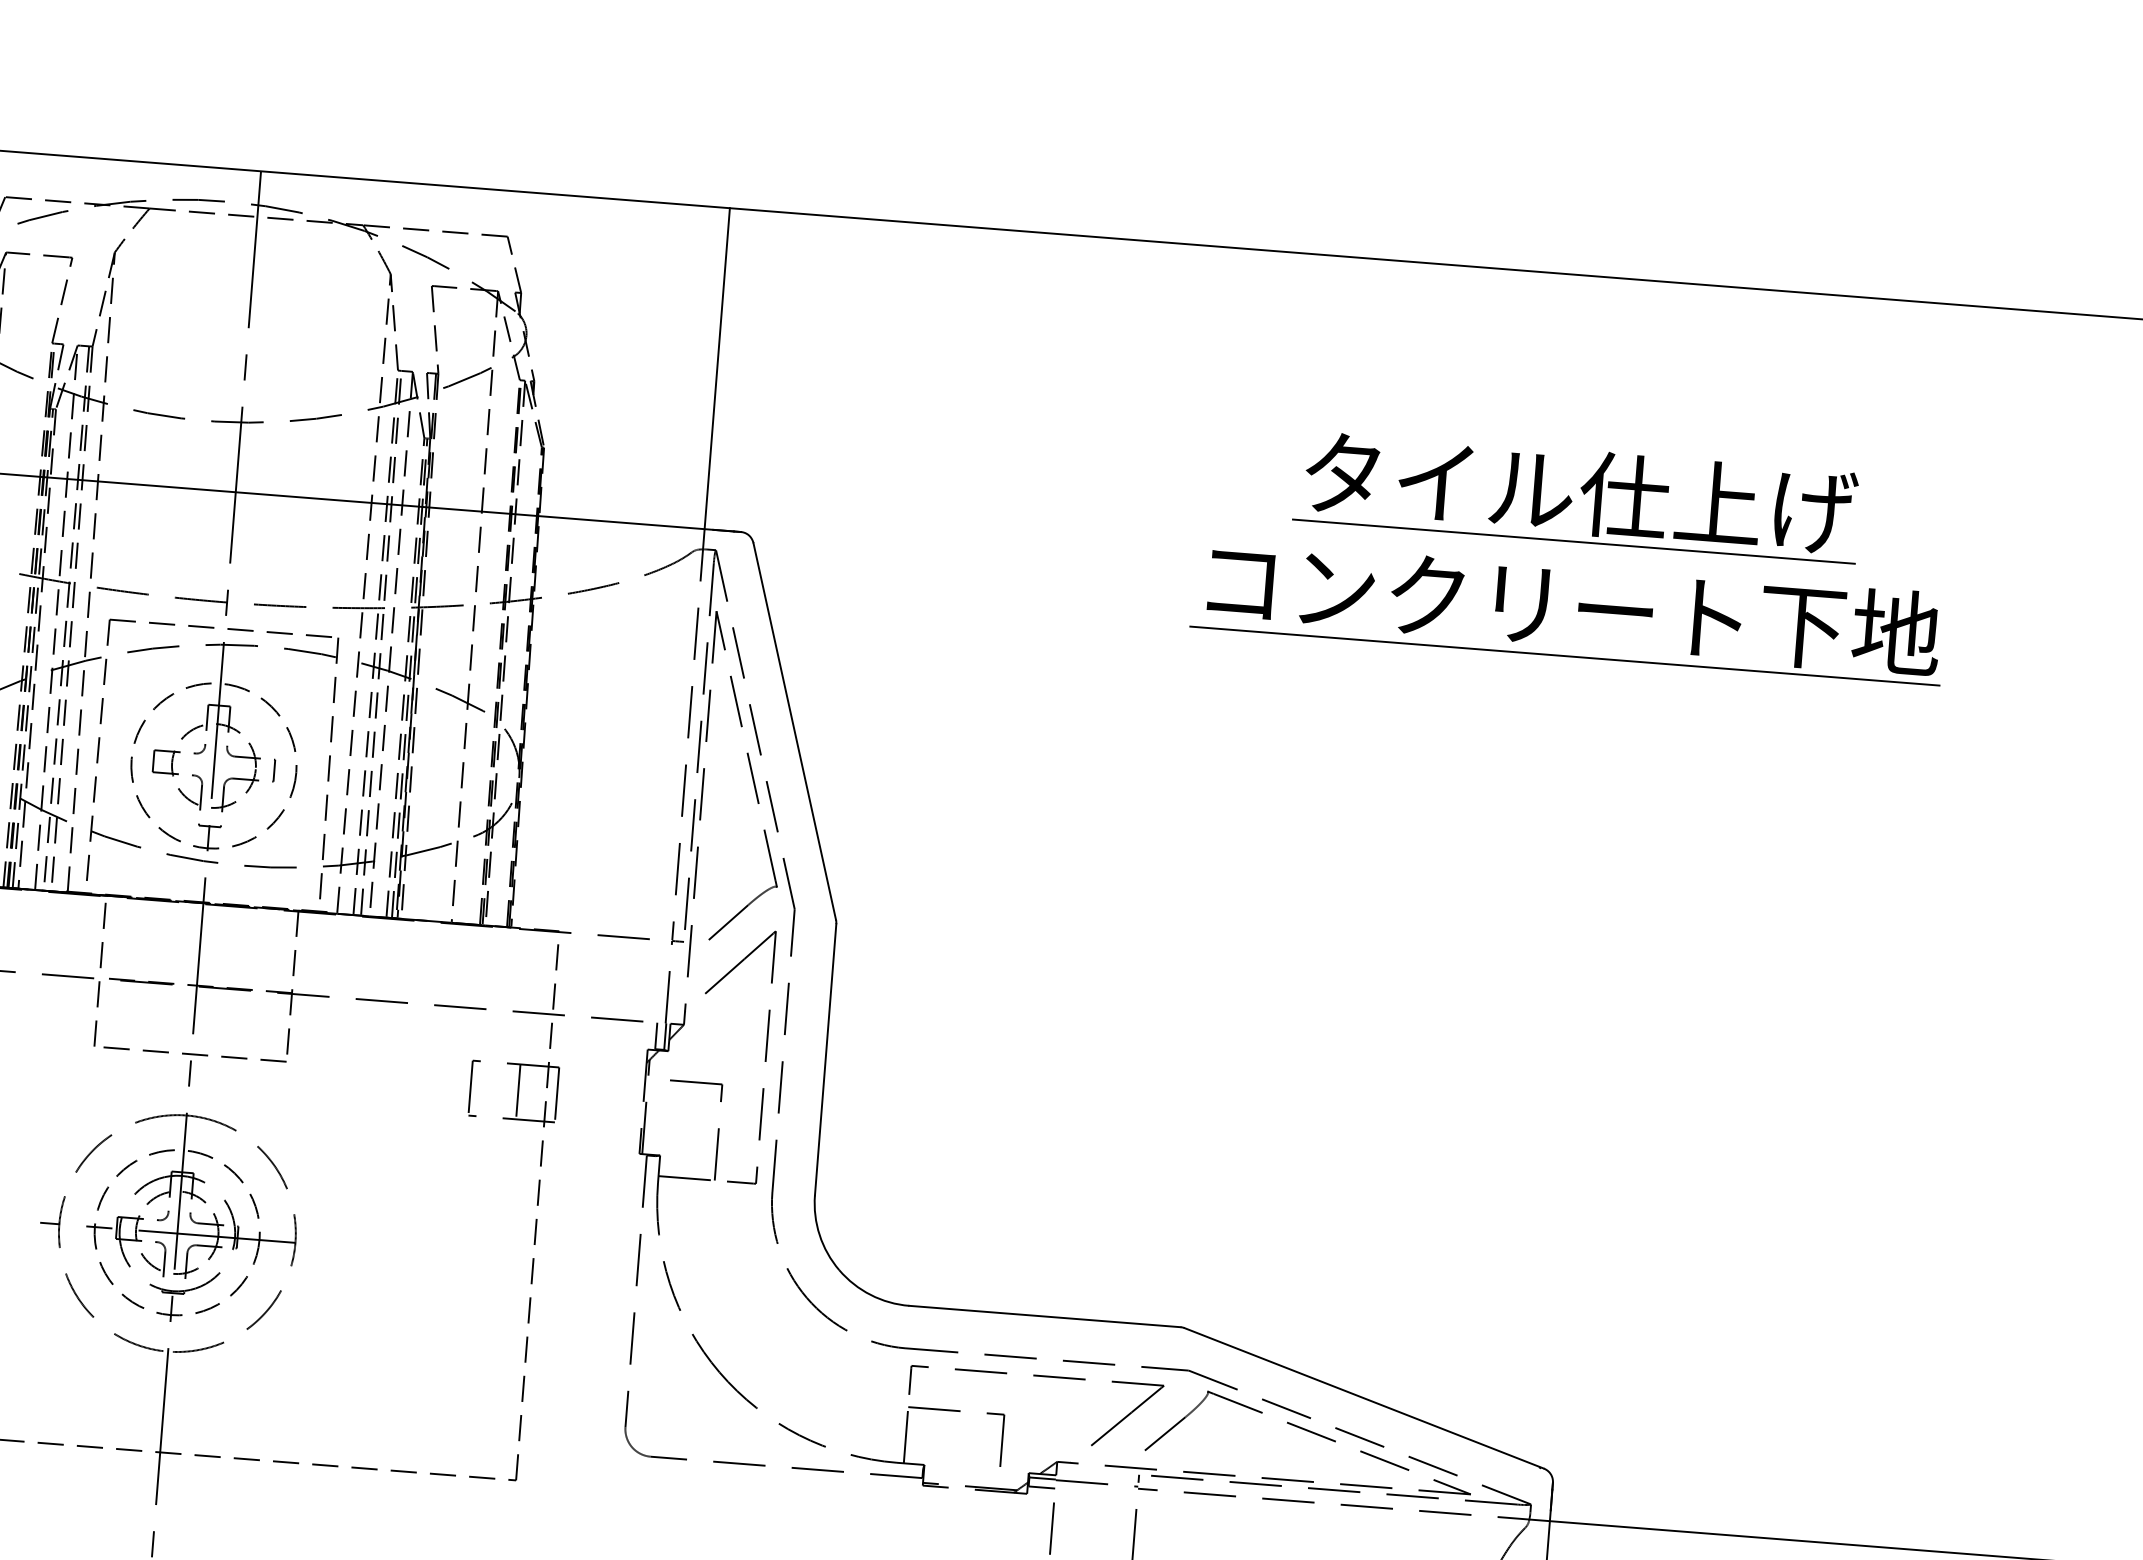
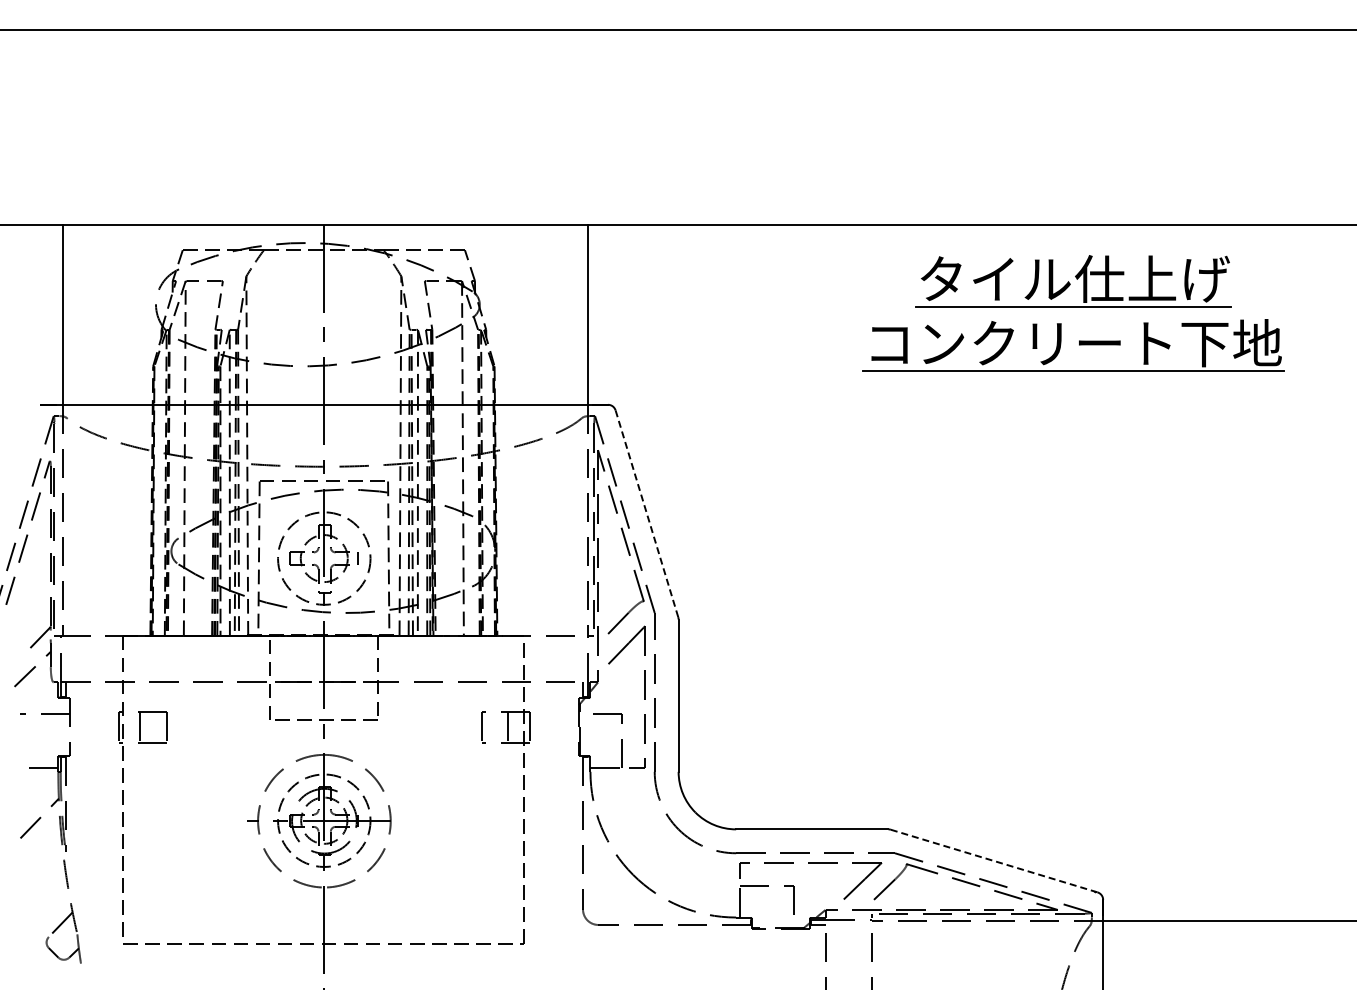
part: (1572, 553) -> (1073, 313), moved
line: (793, 730) -> (646, 513), solid -> dashed
line: (1364, 1399) -> (994, 861), solid -> dashed

